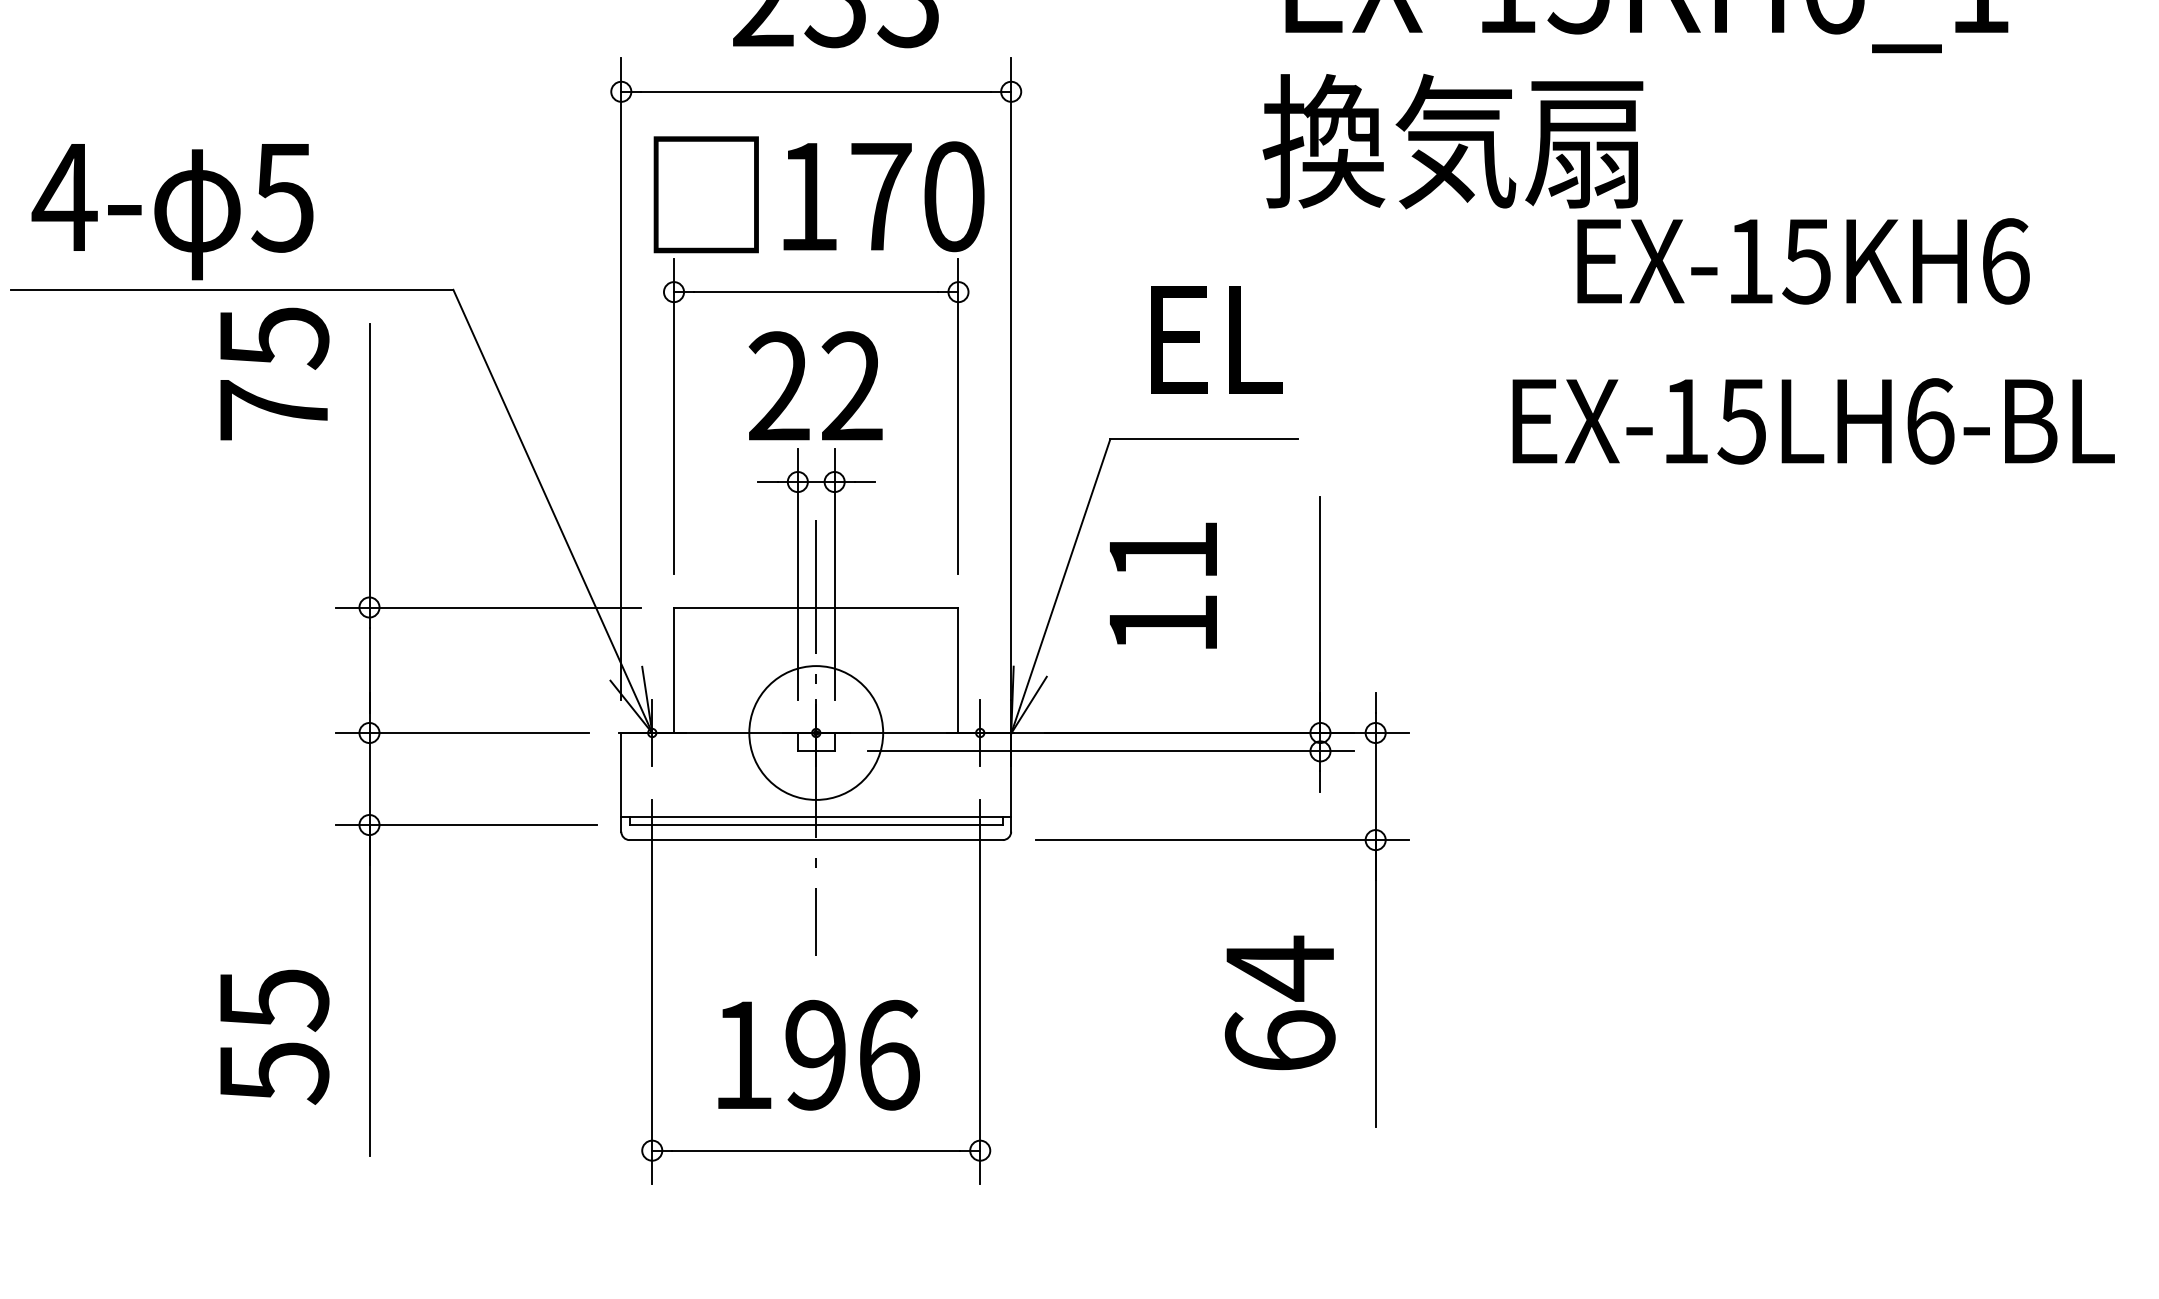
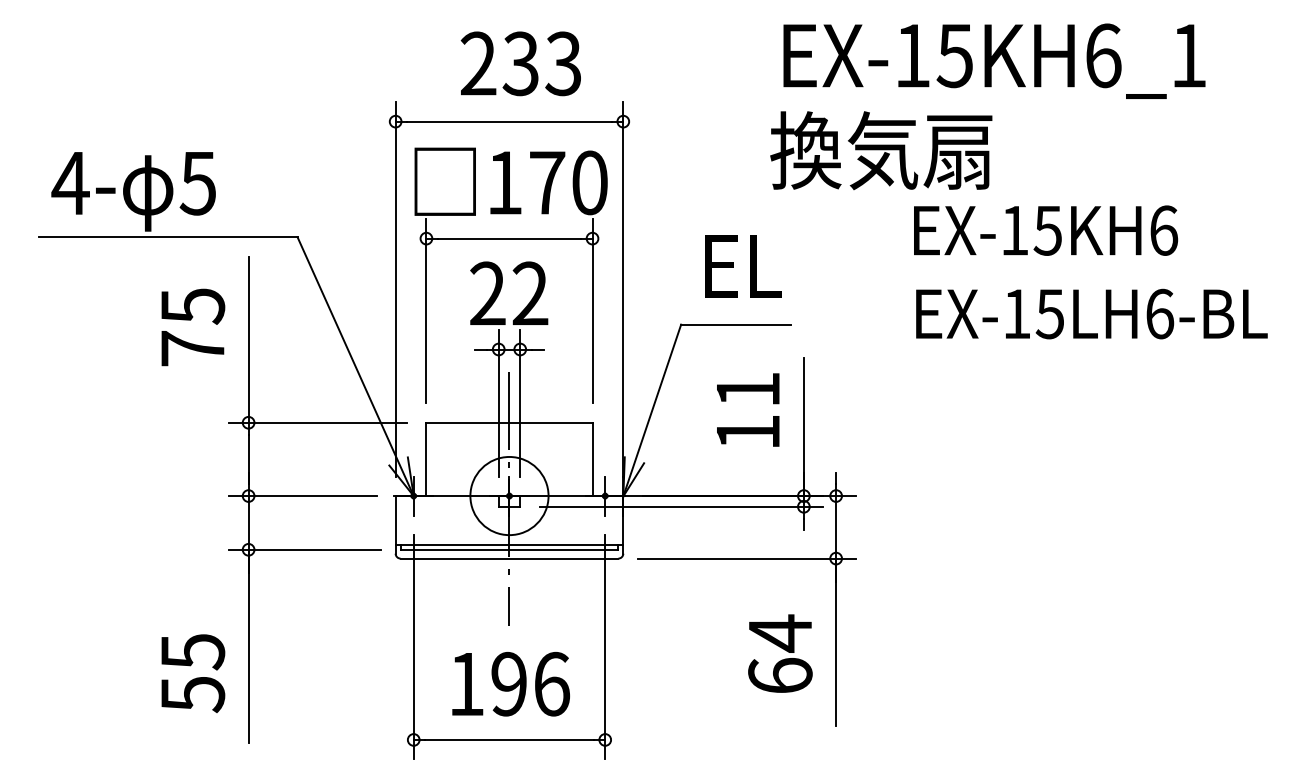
text: (1804, 261) -> (1046, 230), moved
text: (275, 374) -> (193, 327), moved
text: (1163, 584) -> (748, 409), moved

